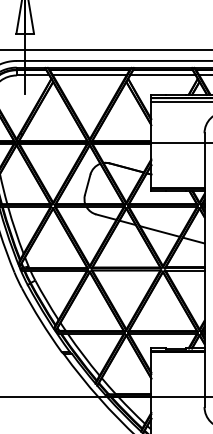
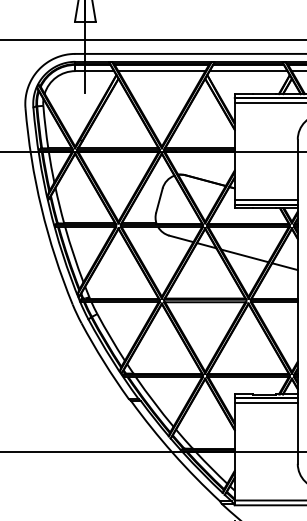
line: (177, 184) -> (265, 200), added
line: (177, 356) -> (265, 403), added

